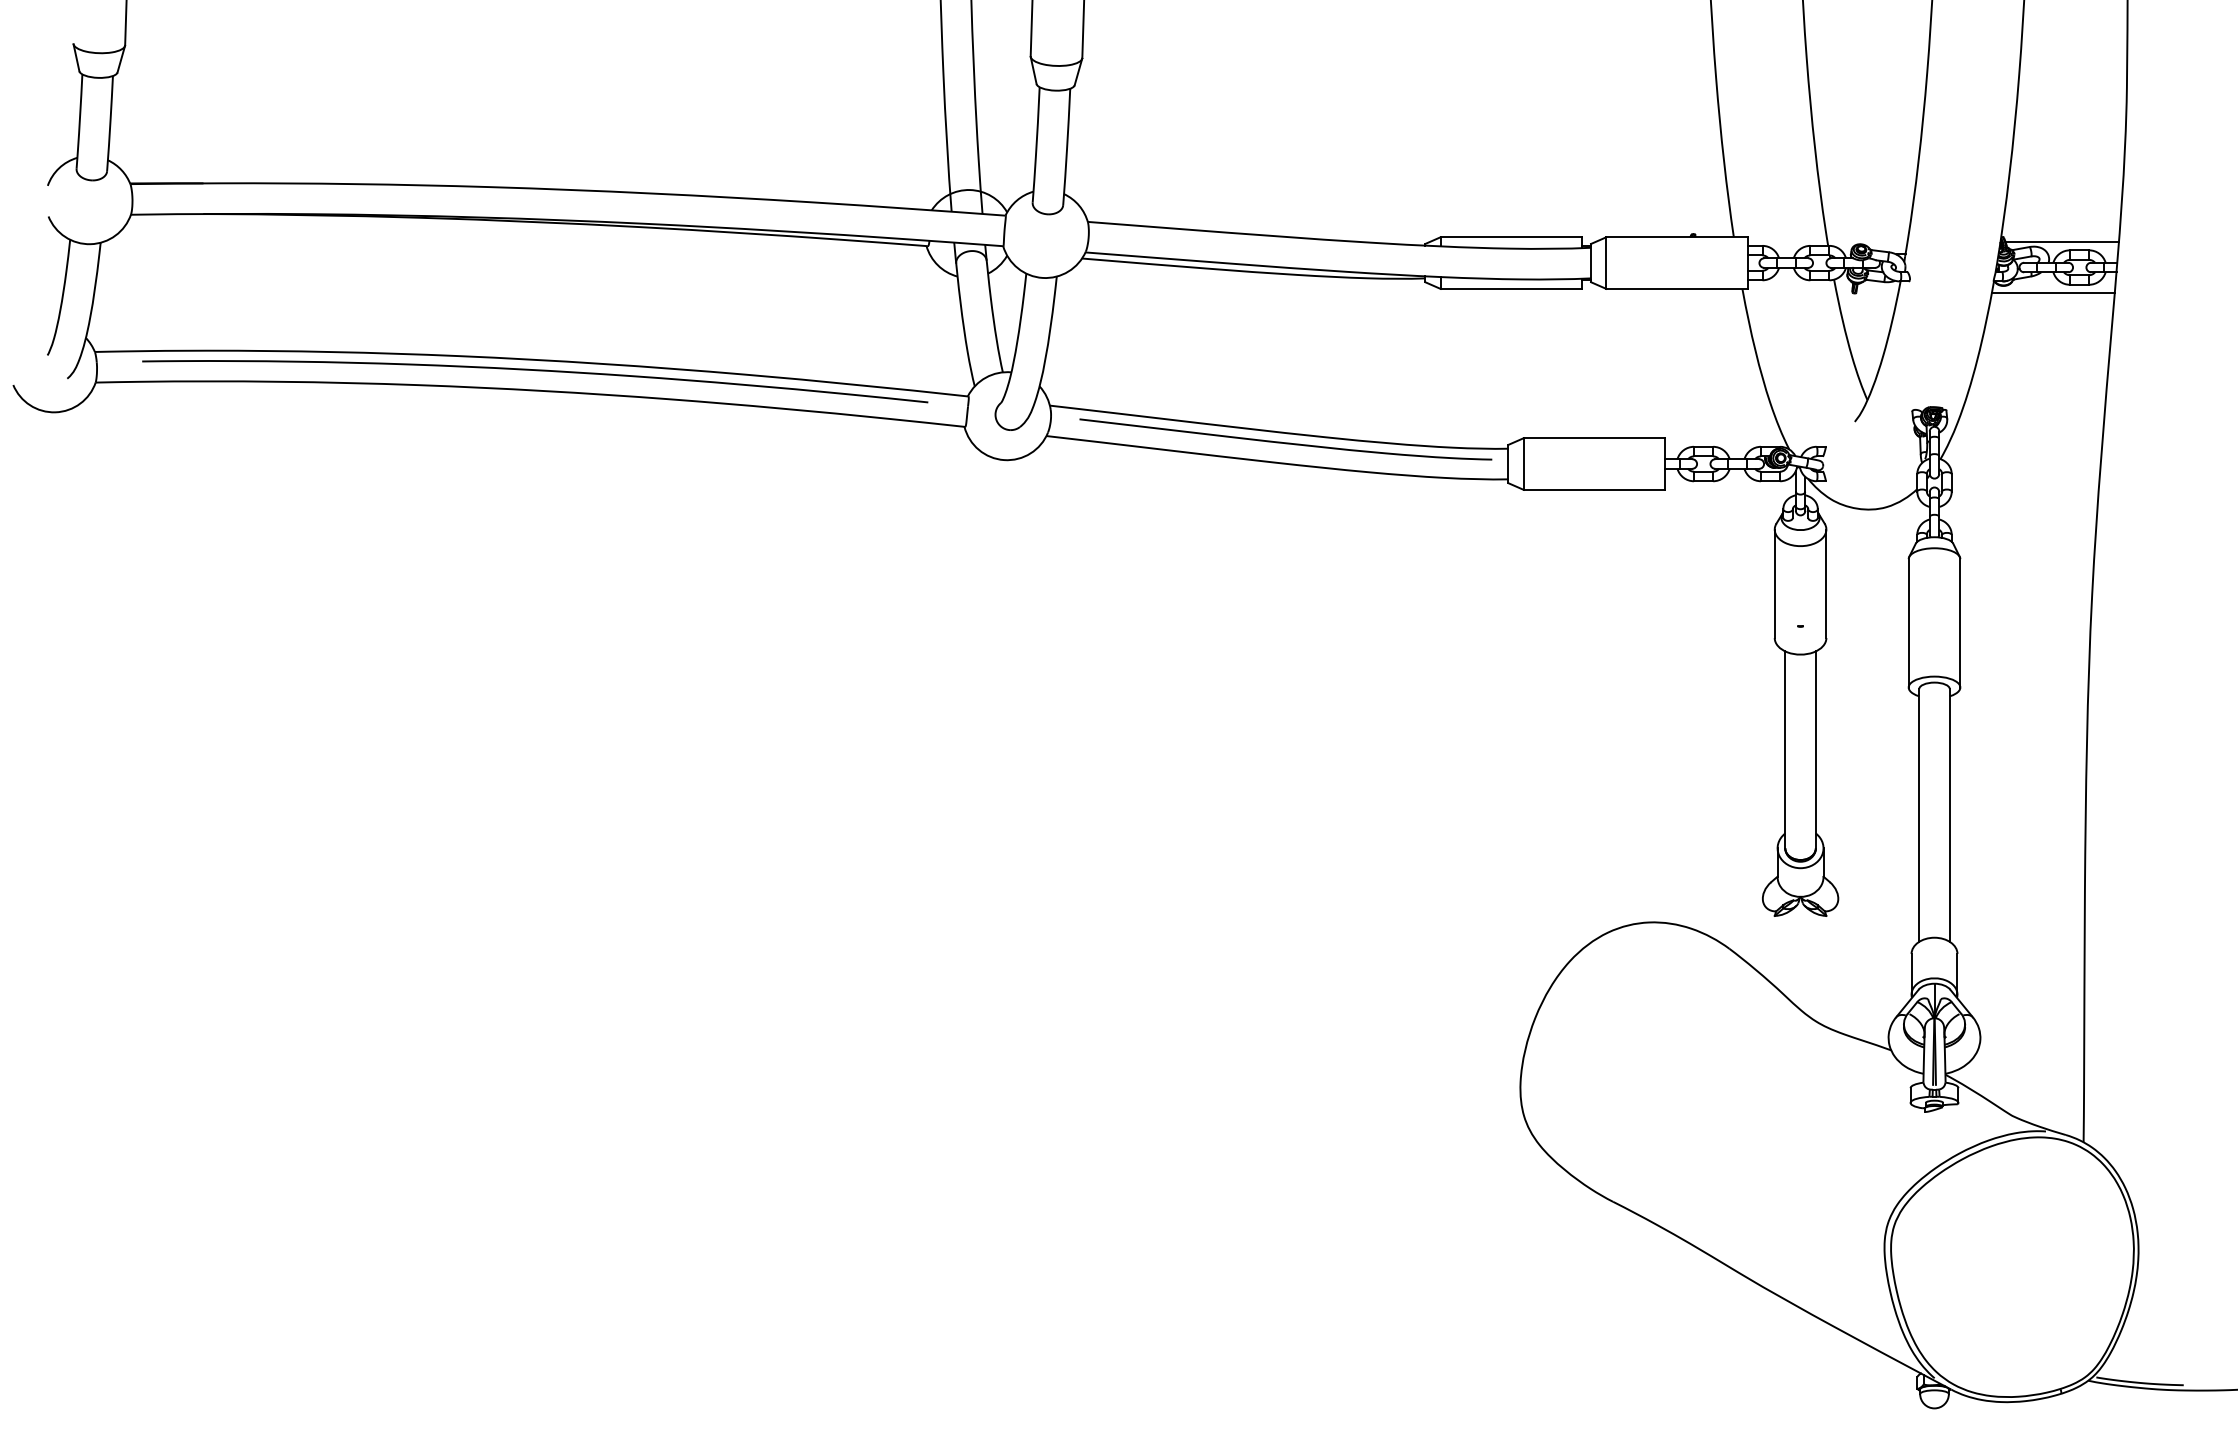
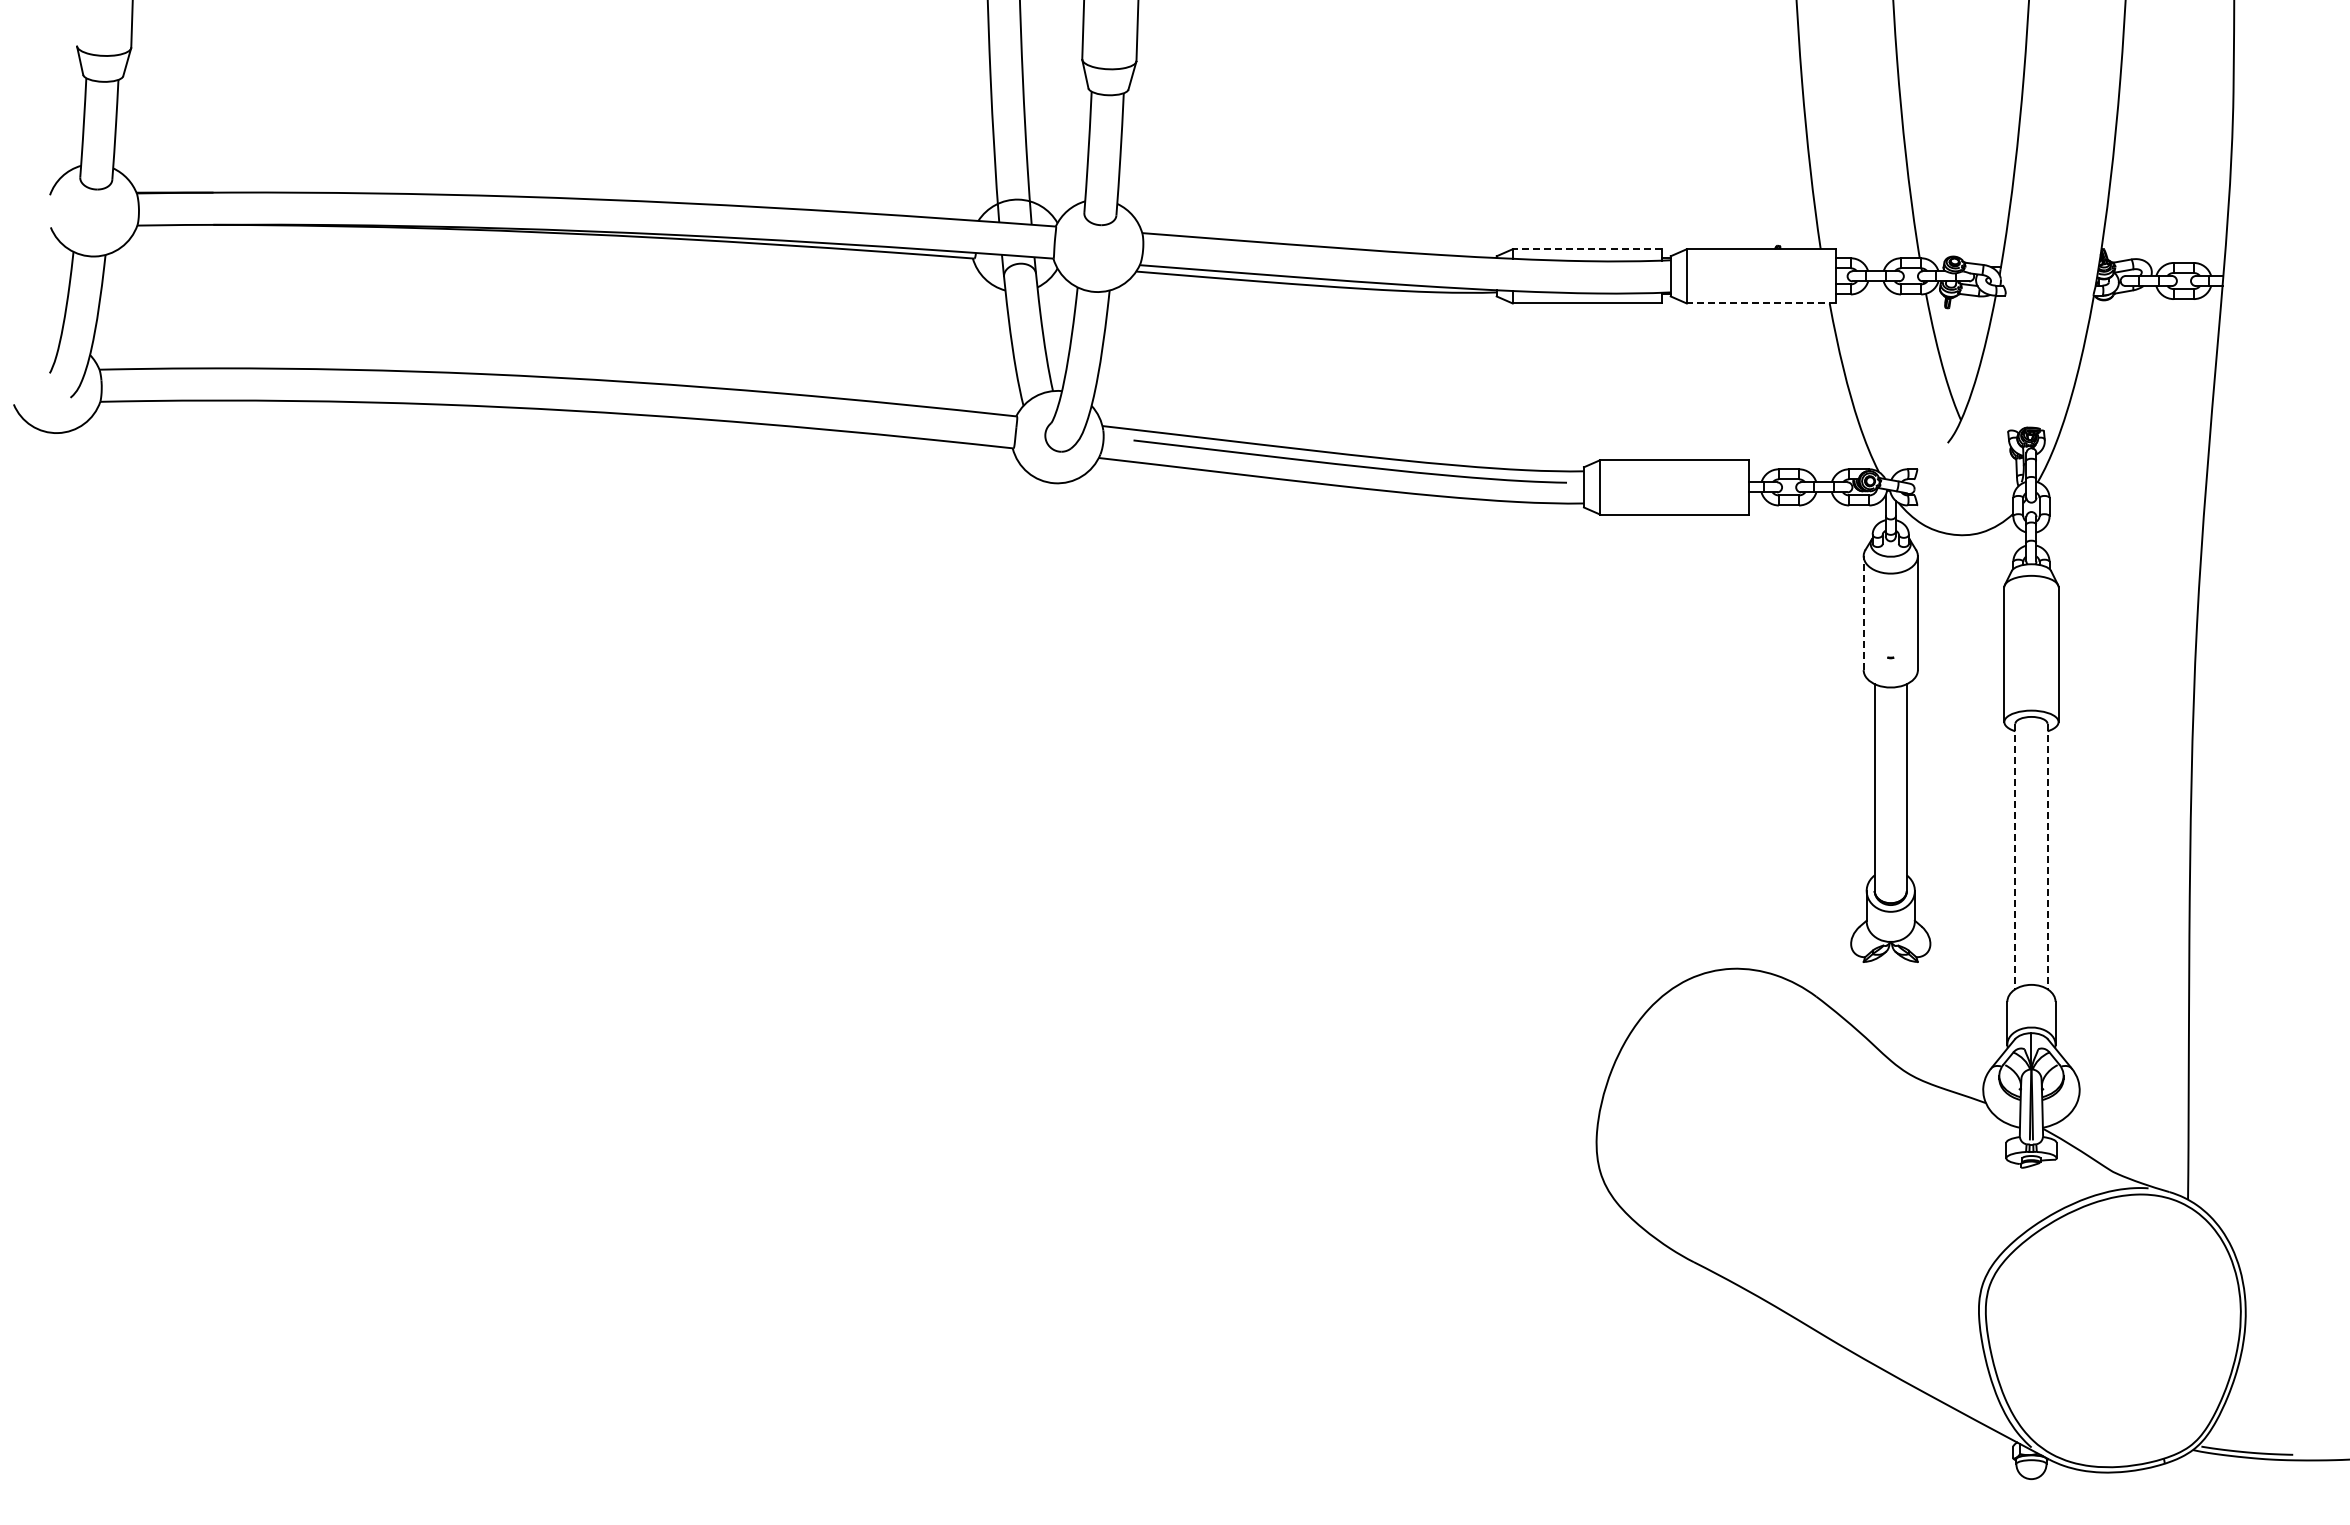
line: (1510, 237) -> (1586, 249), solid -> dashed
line: (2062, 241) -> (2165, 253), removed
line: (1676, 288) -> (1760, 303), solid -> dashed
line: (2052, 293) -> (2155, 308), removed
curve: (534, 370) -> (561, 389), removed
line: (1774, 584) -> (1863, 613), solid -> dashed
line: (1919, 815) -> (2015, 856), solid -> dashed
line: (1949, 815) -> (2047, 856), solid -> dashed

